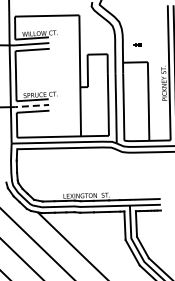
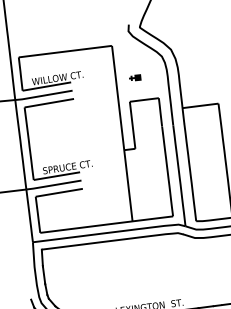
part: (137, 44) -> (134, 77), moved
line: (29, 106) -> (53, 185), dashed -> solid

